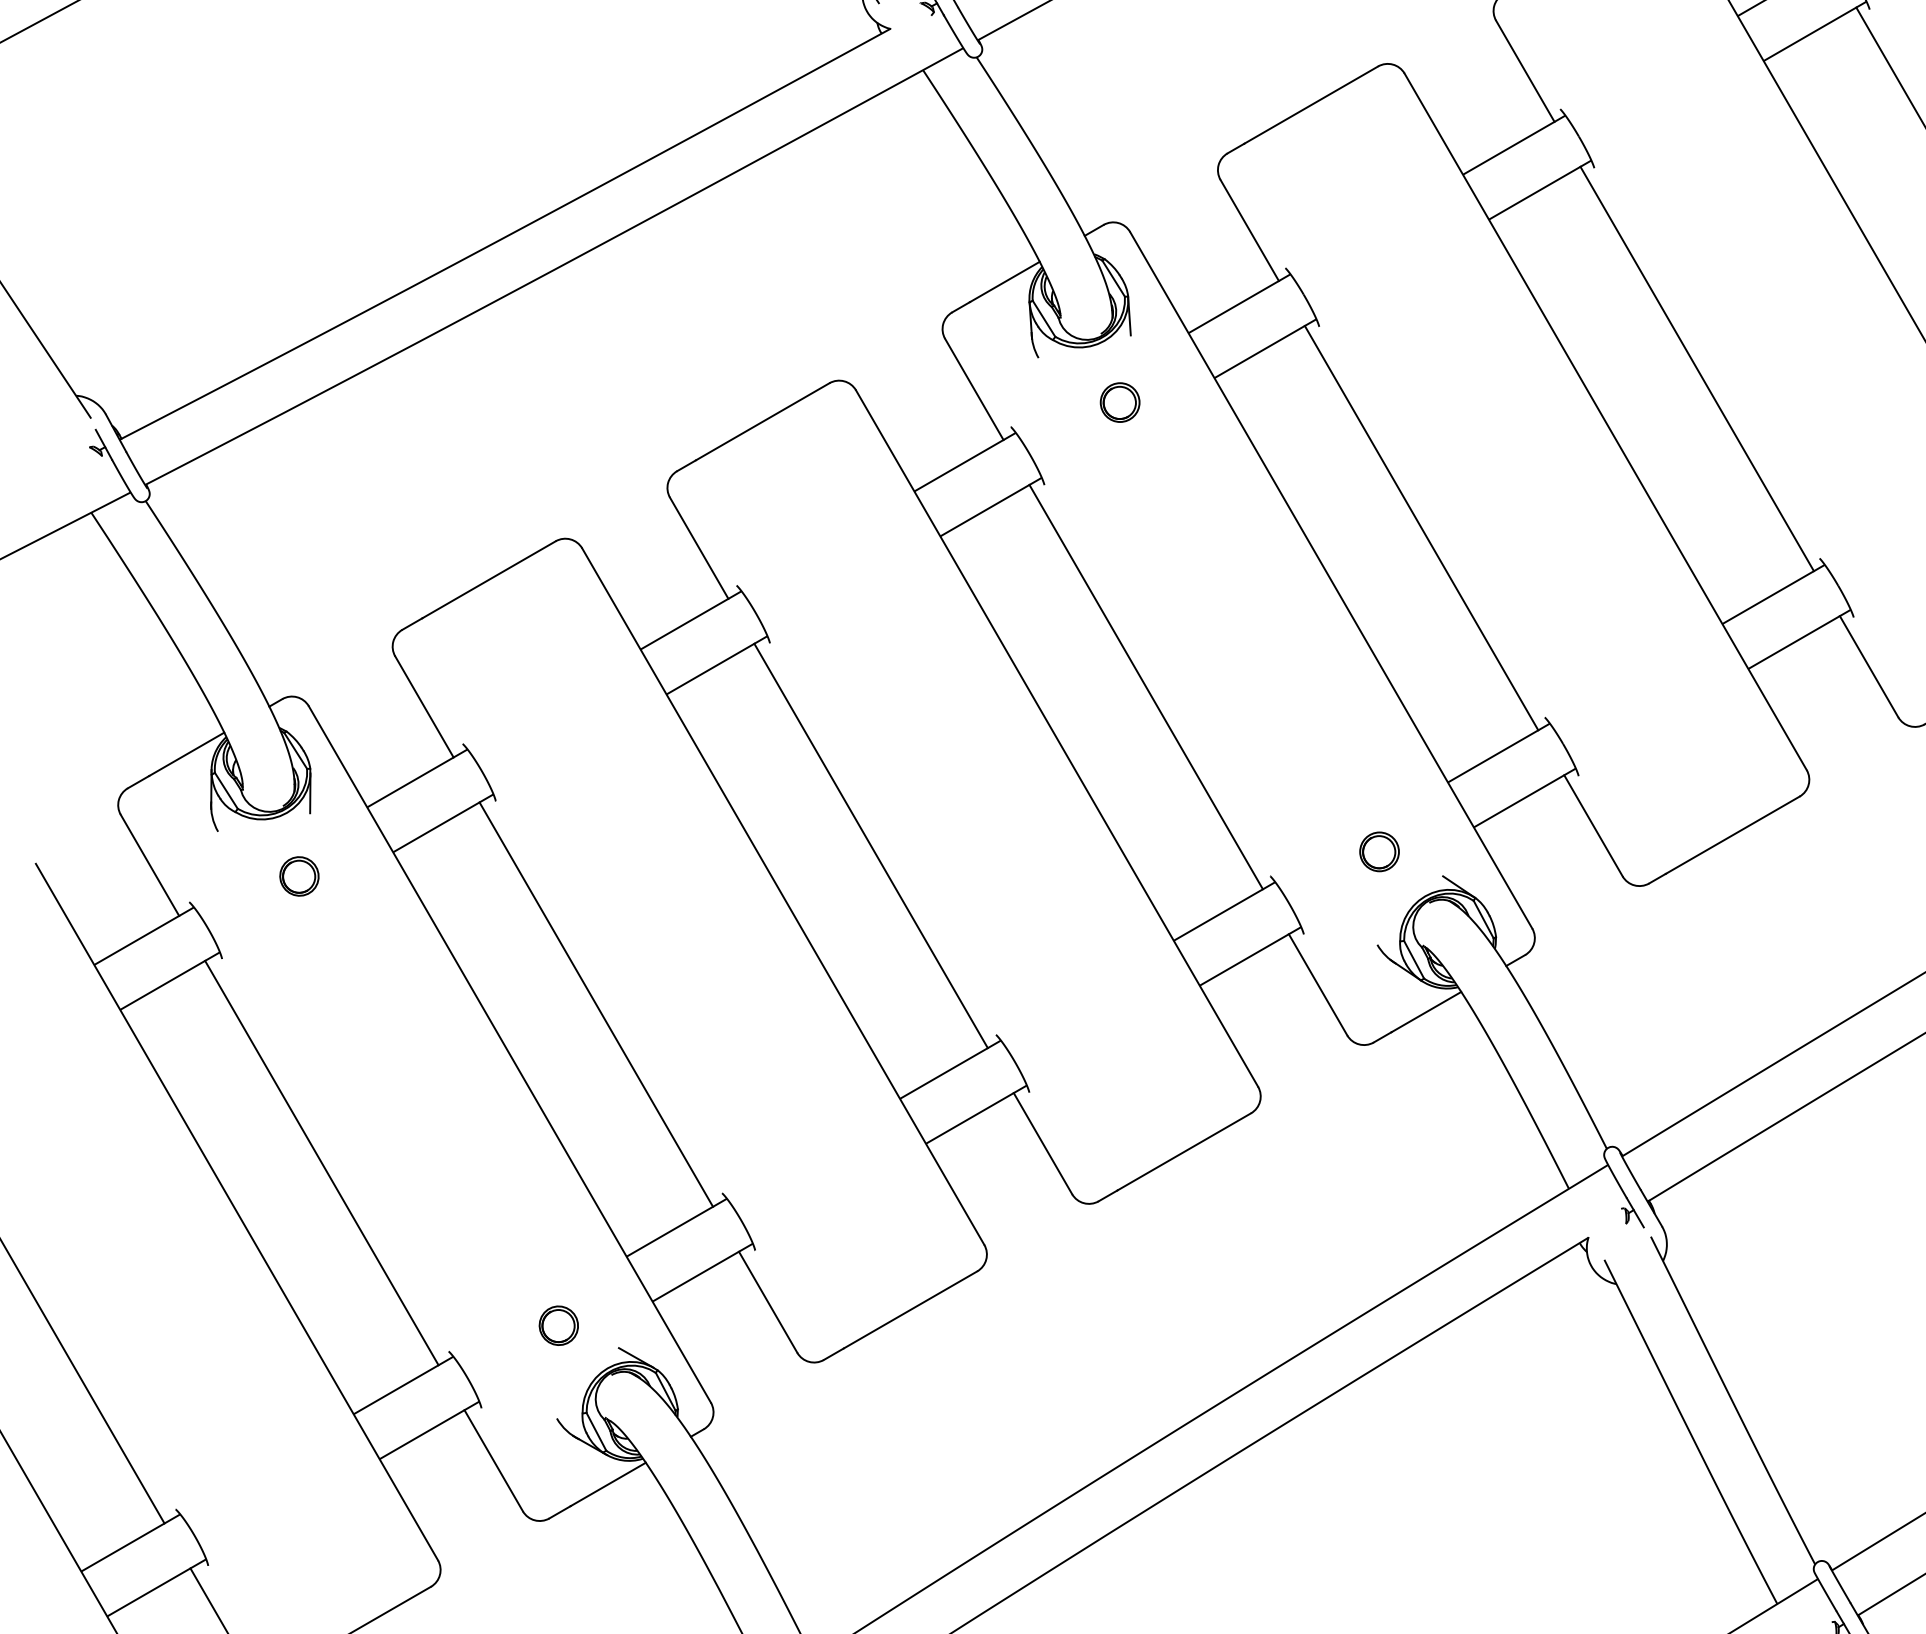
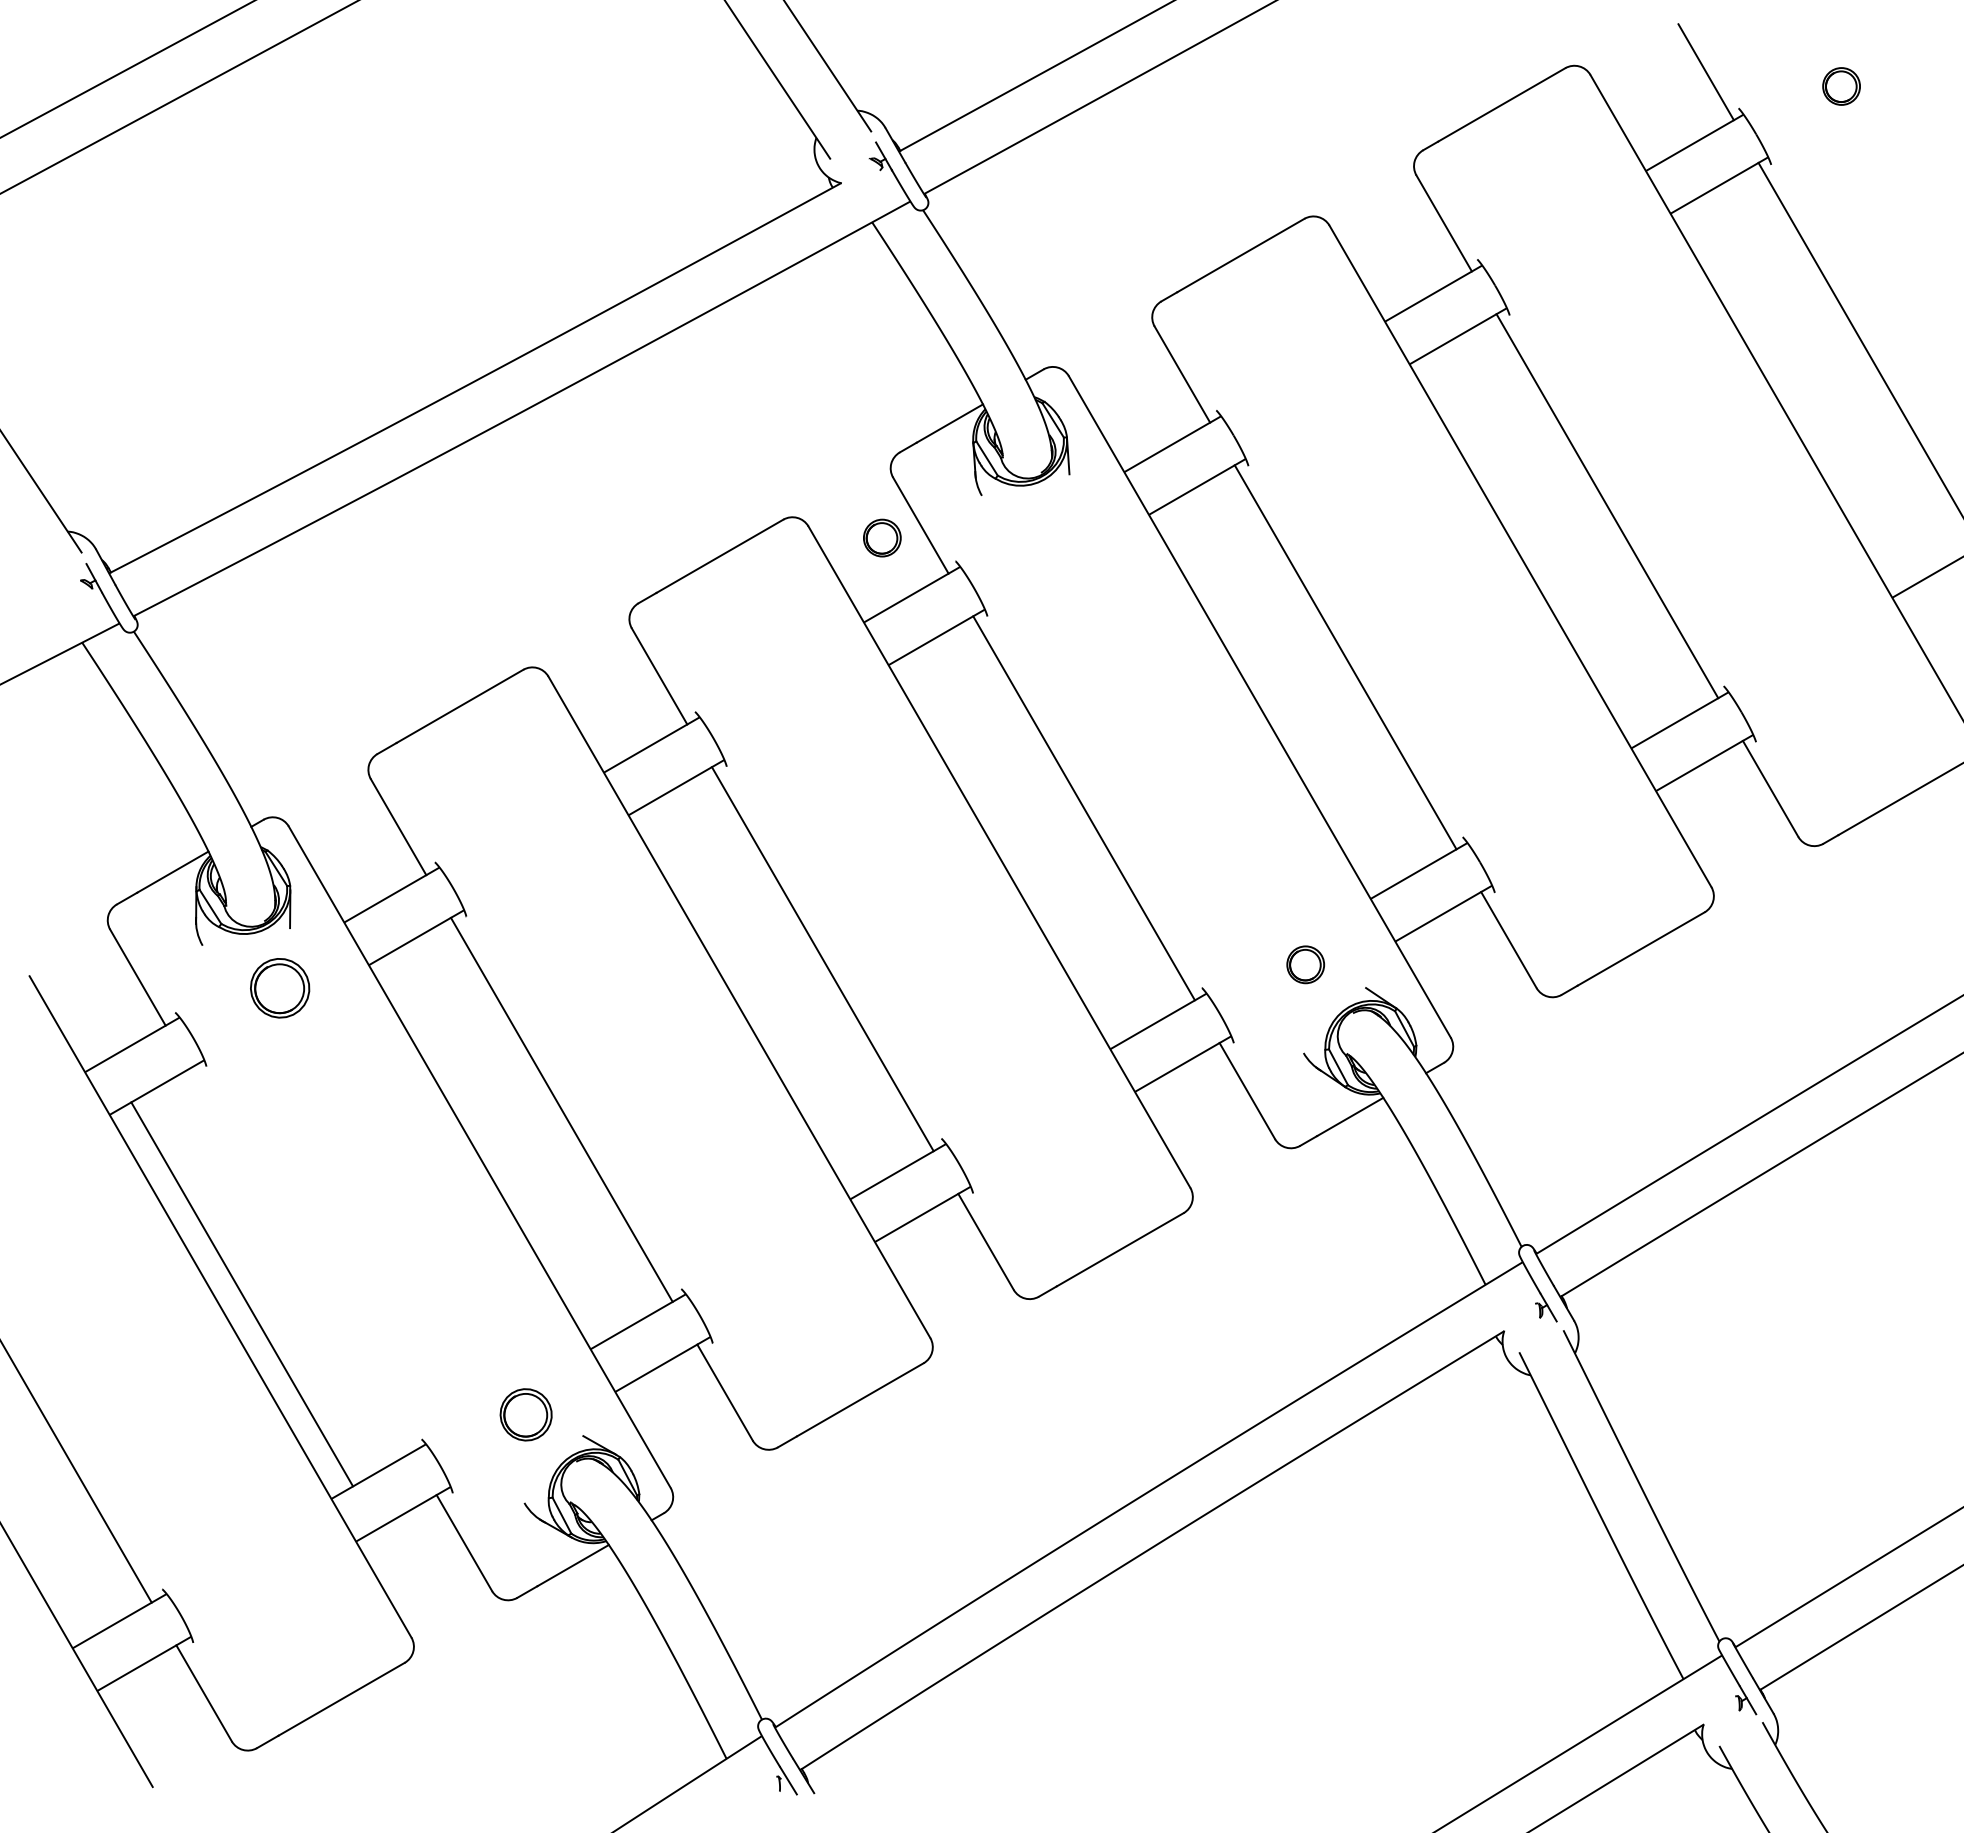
part: (1120, 401) -> (882, 537), moved
part: (299, 875) -> (279, 987), size x1.6
line: (322, 1163) -> (242, 1294), moved
part: (559, 1325) -> (526, 1414), size x1.4

